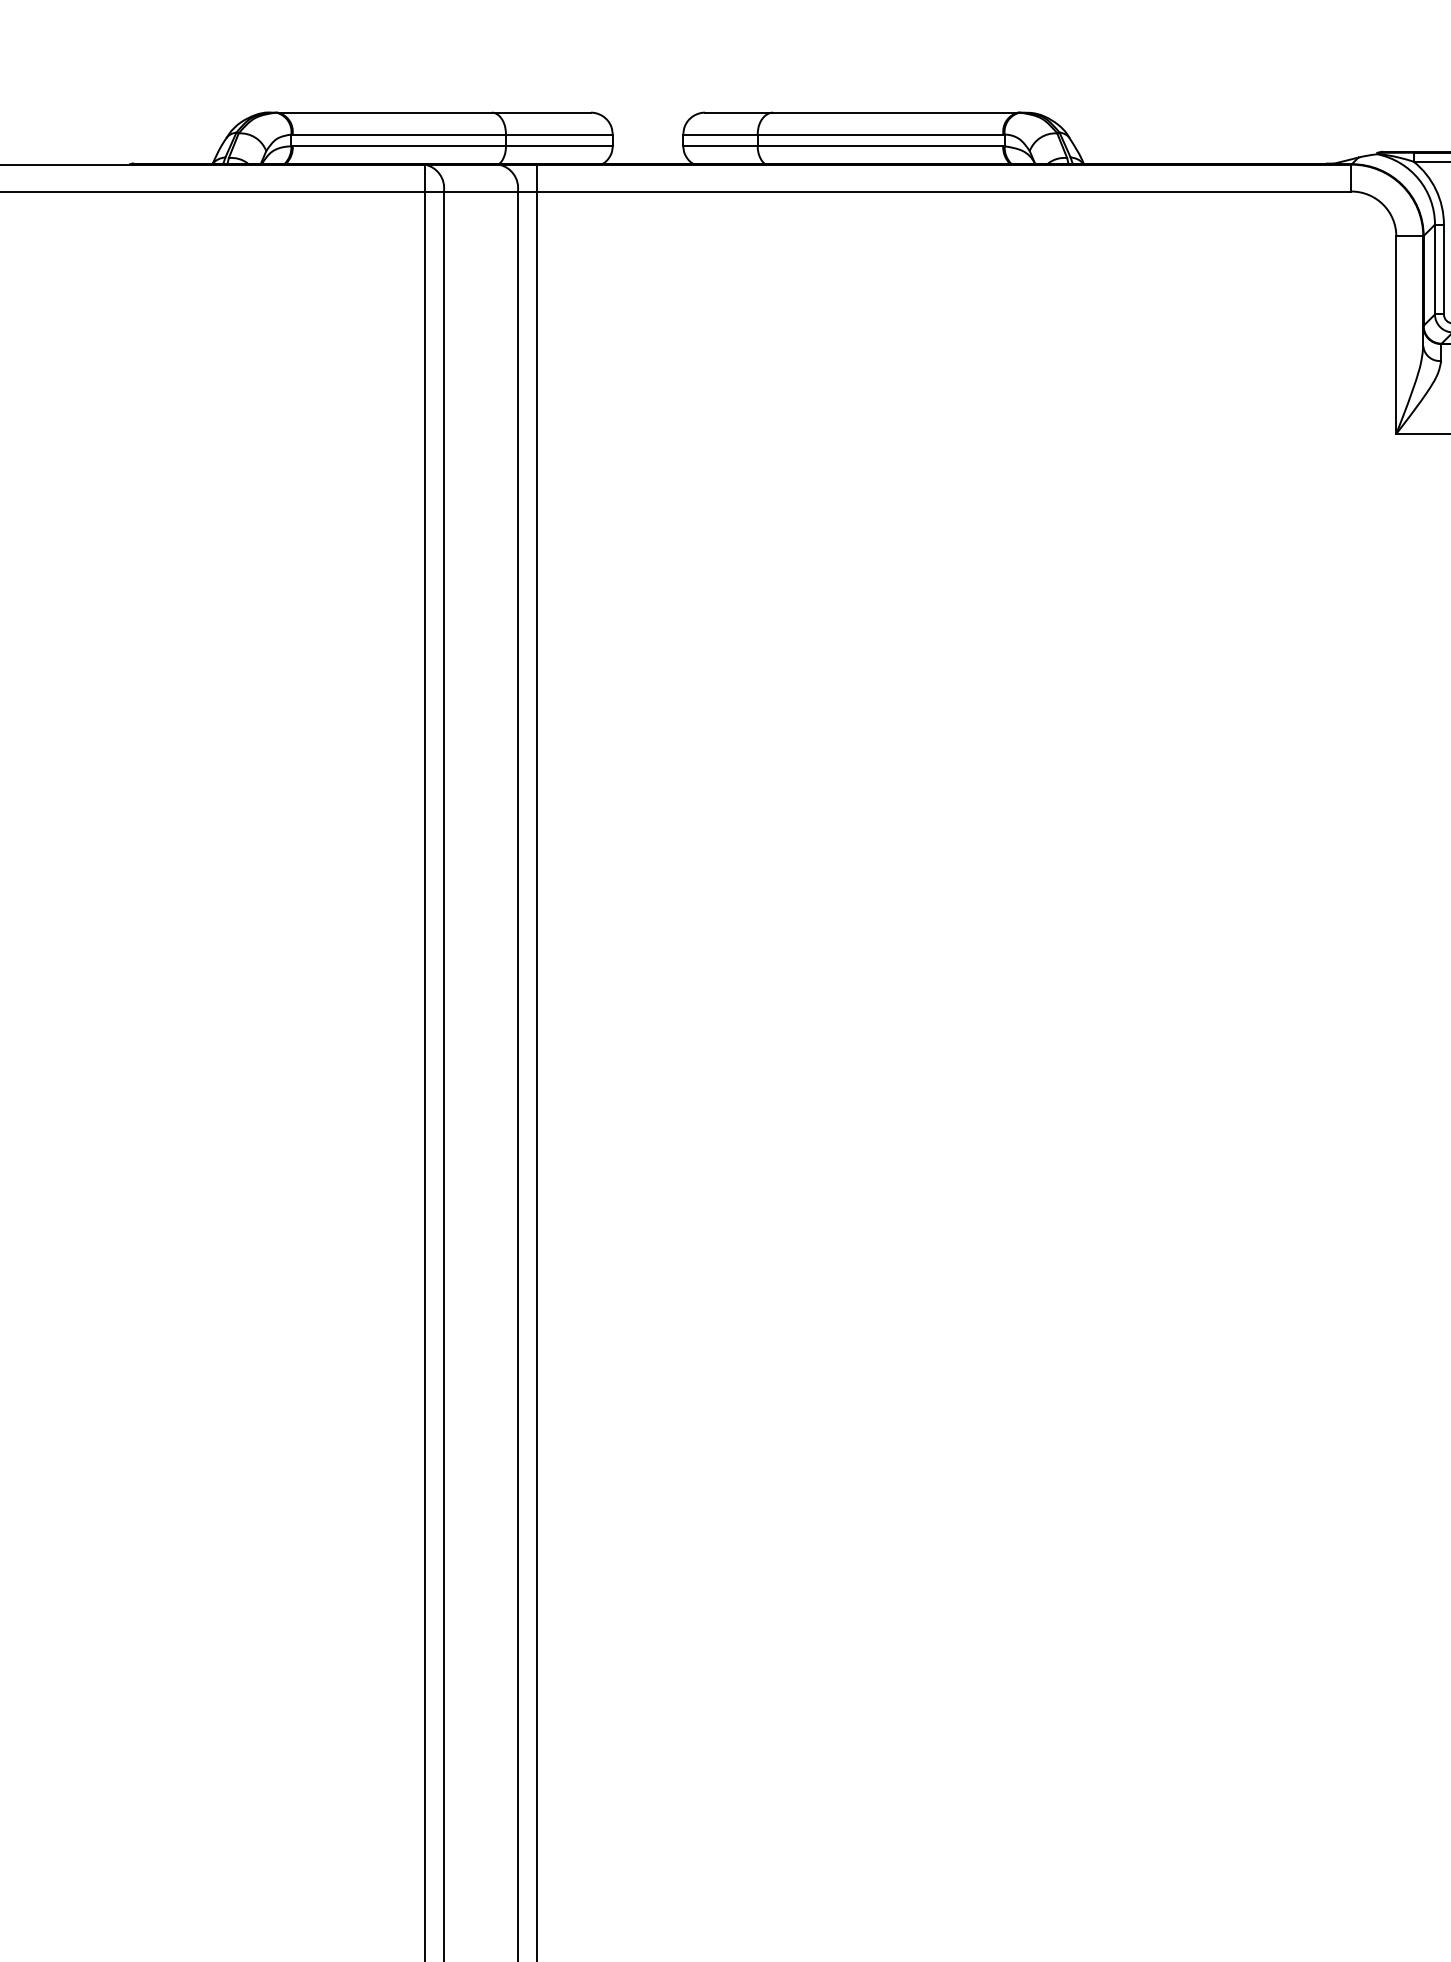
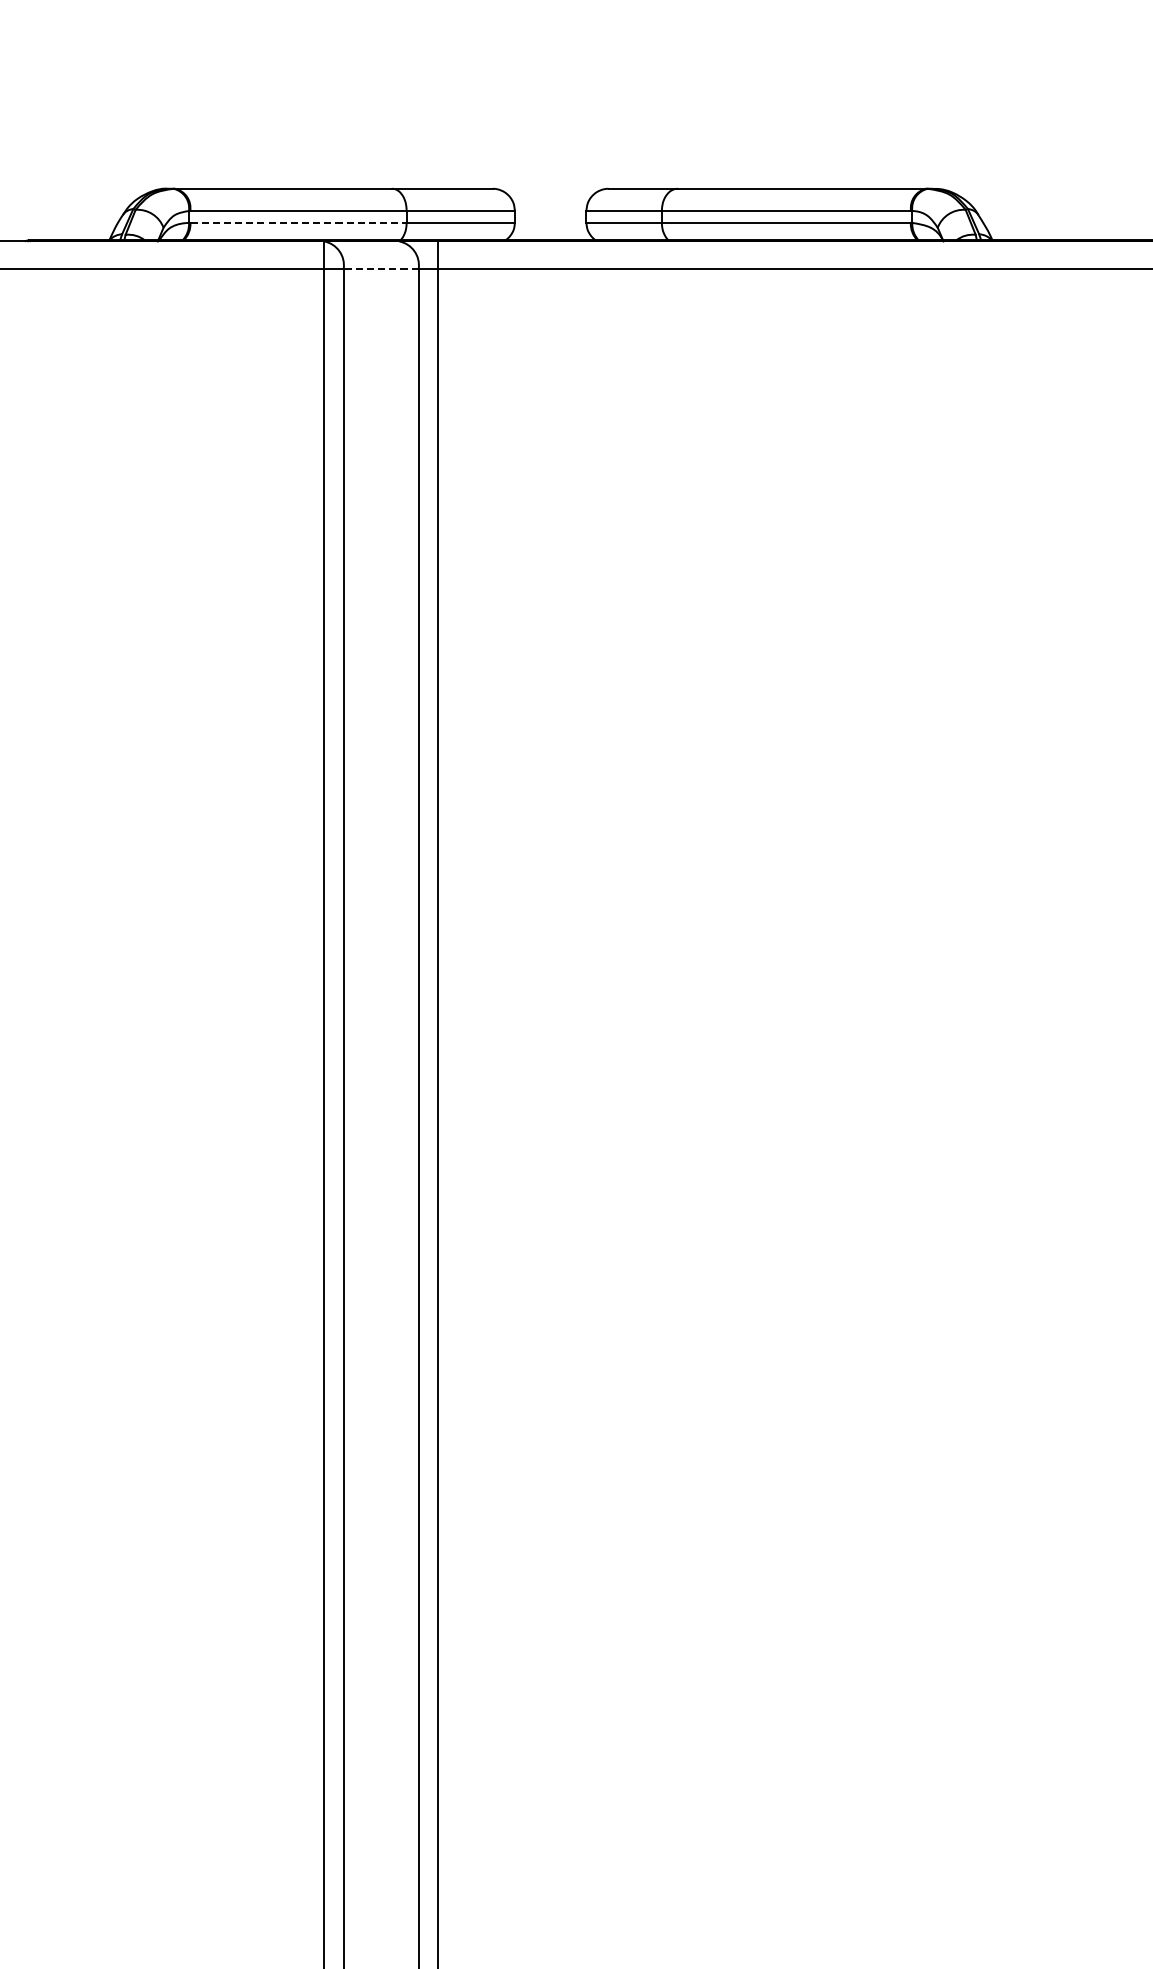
line: (399, 146) -> (298, 223), solid -> dashed
line: (480, 191) -> (380, 268), solid -> dashed

